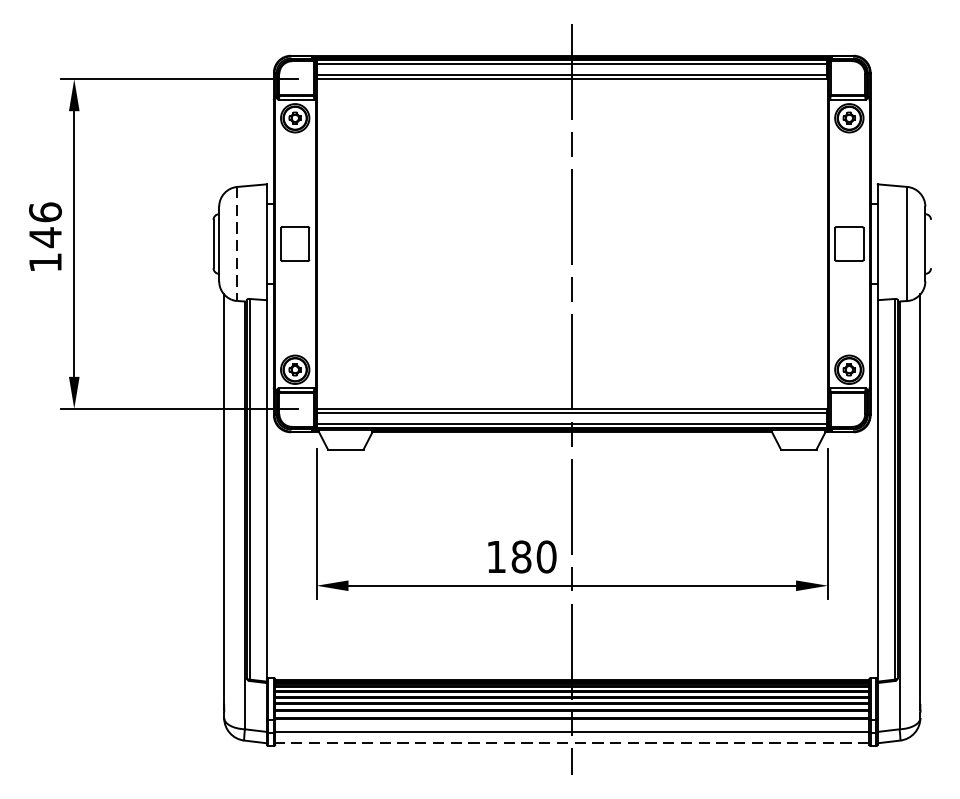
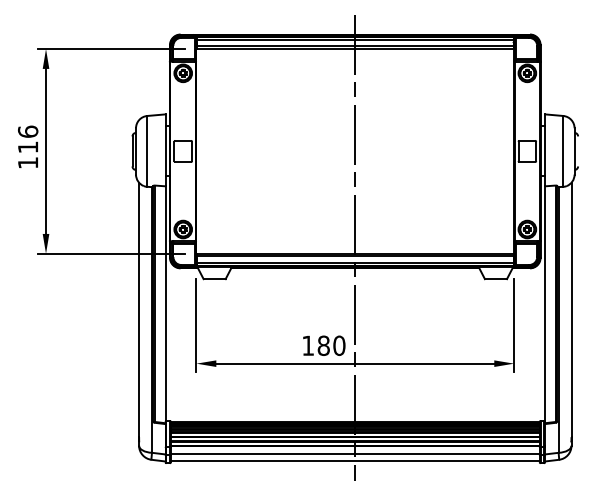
text: (44, 237) -> (27, 147), 146 -> 116
line: (237, 244) -> (147, 151), dashed -> solid
line: (570, 743) -> (354, 461), dashed -> solid

